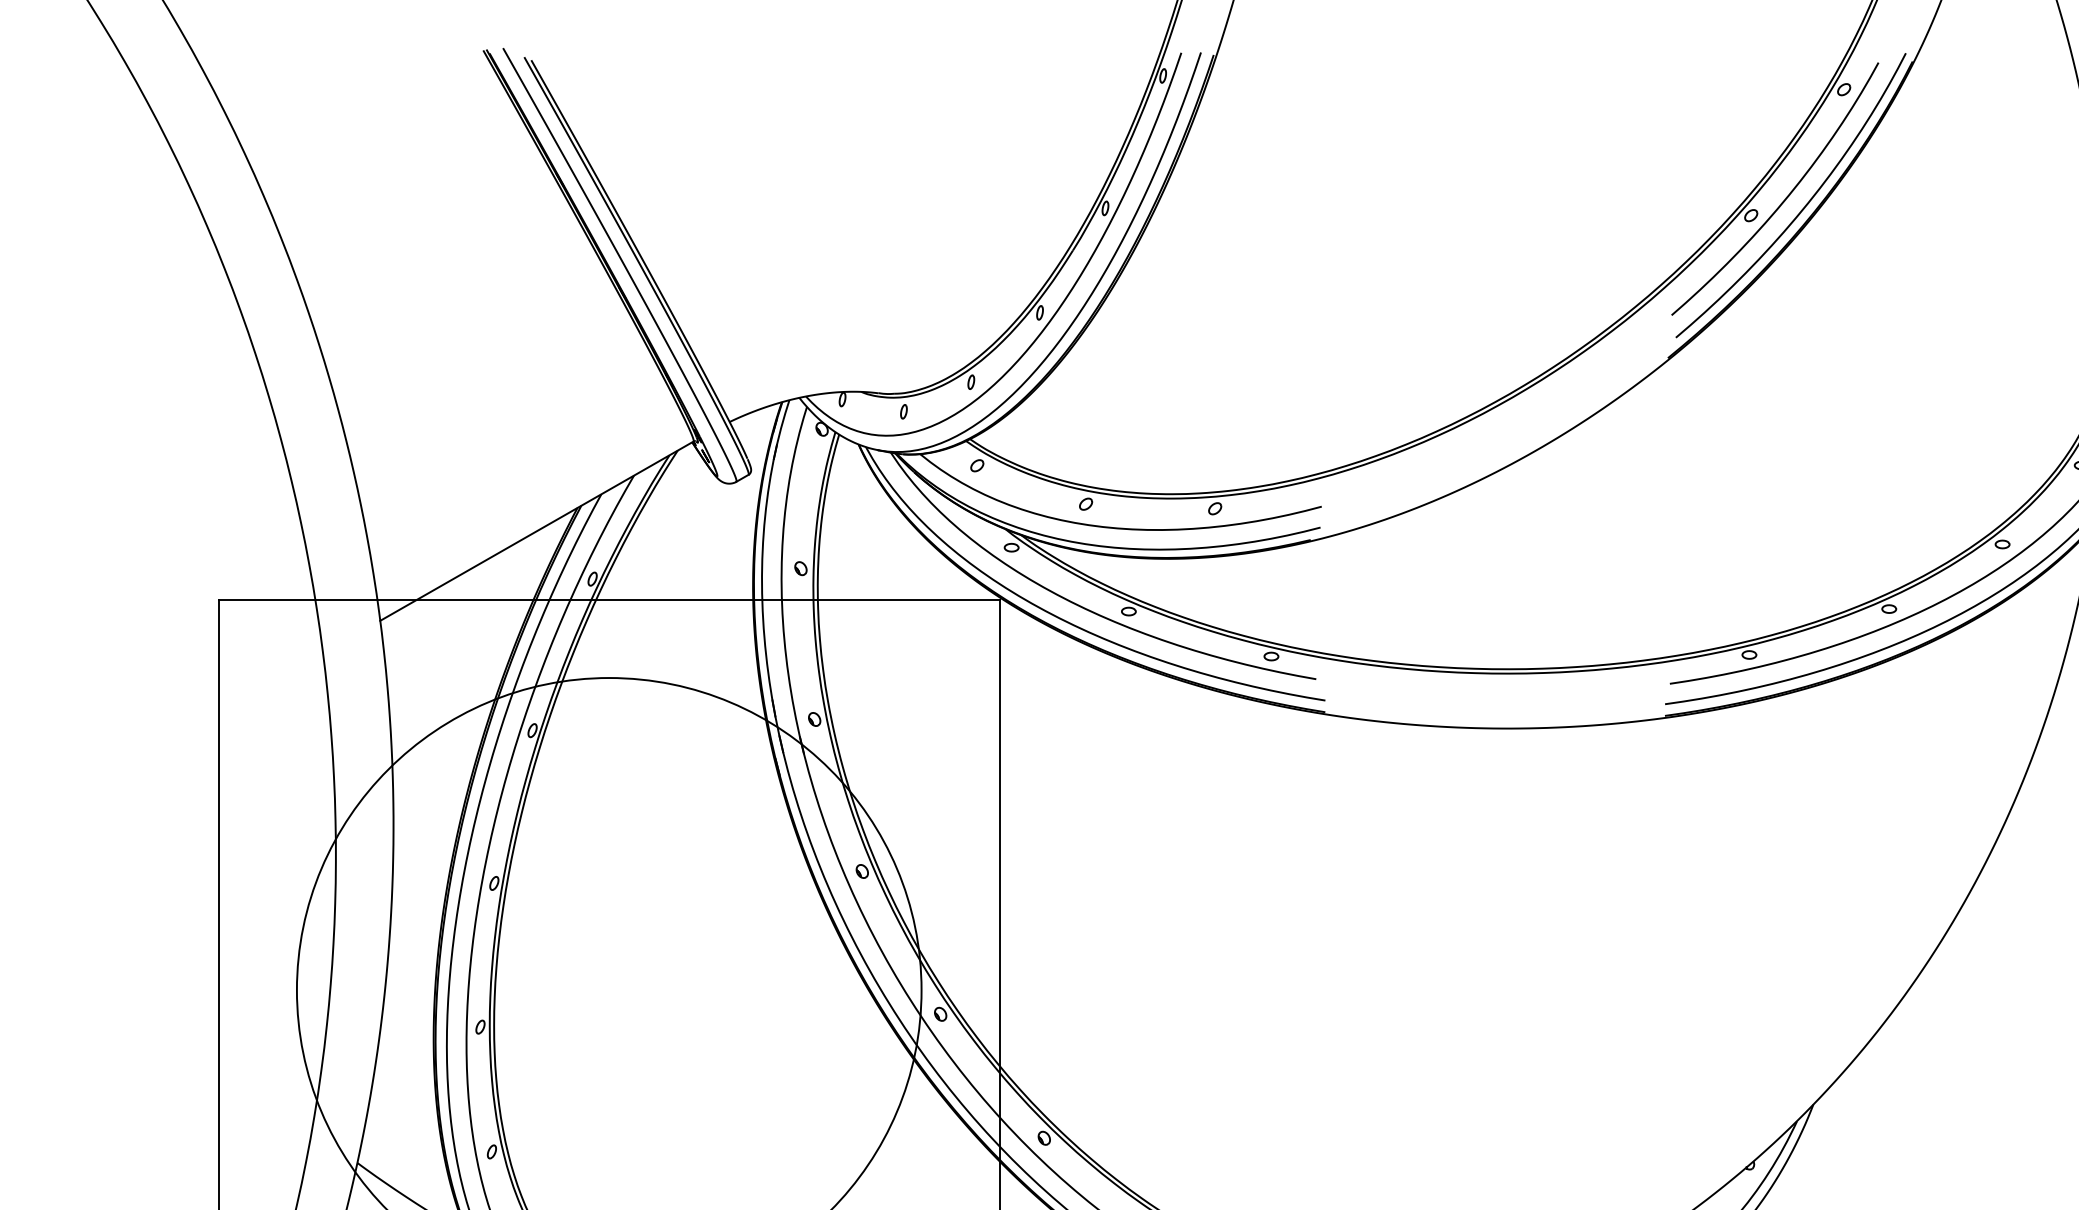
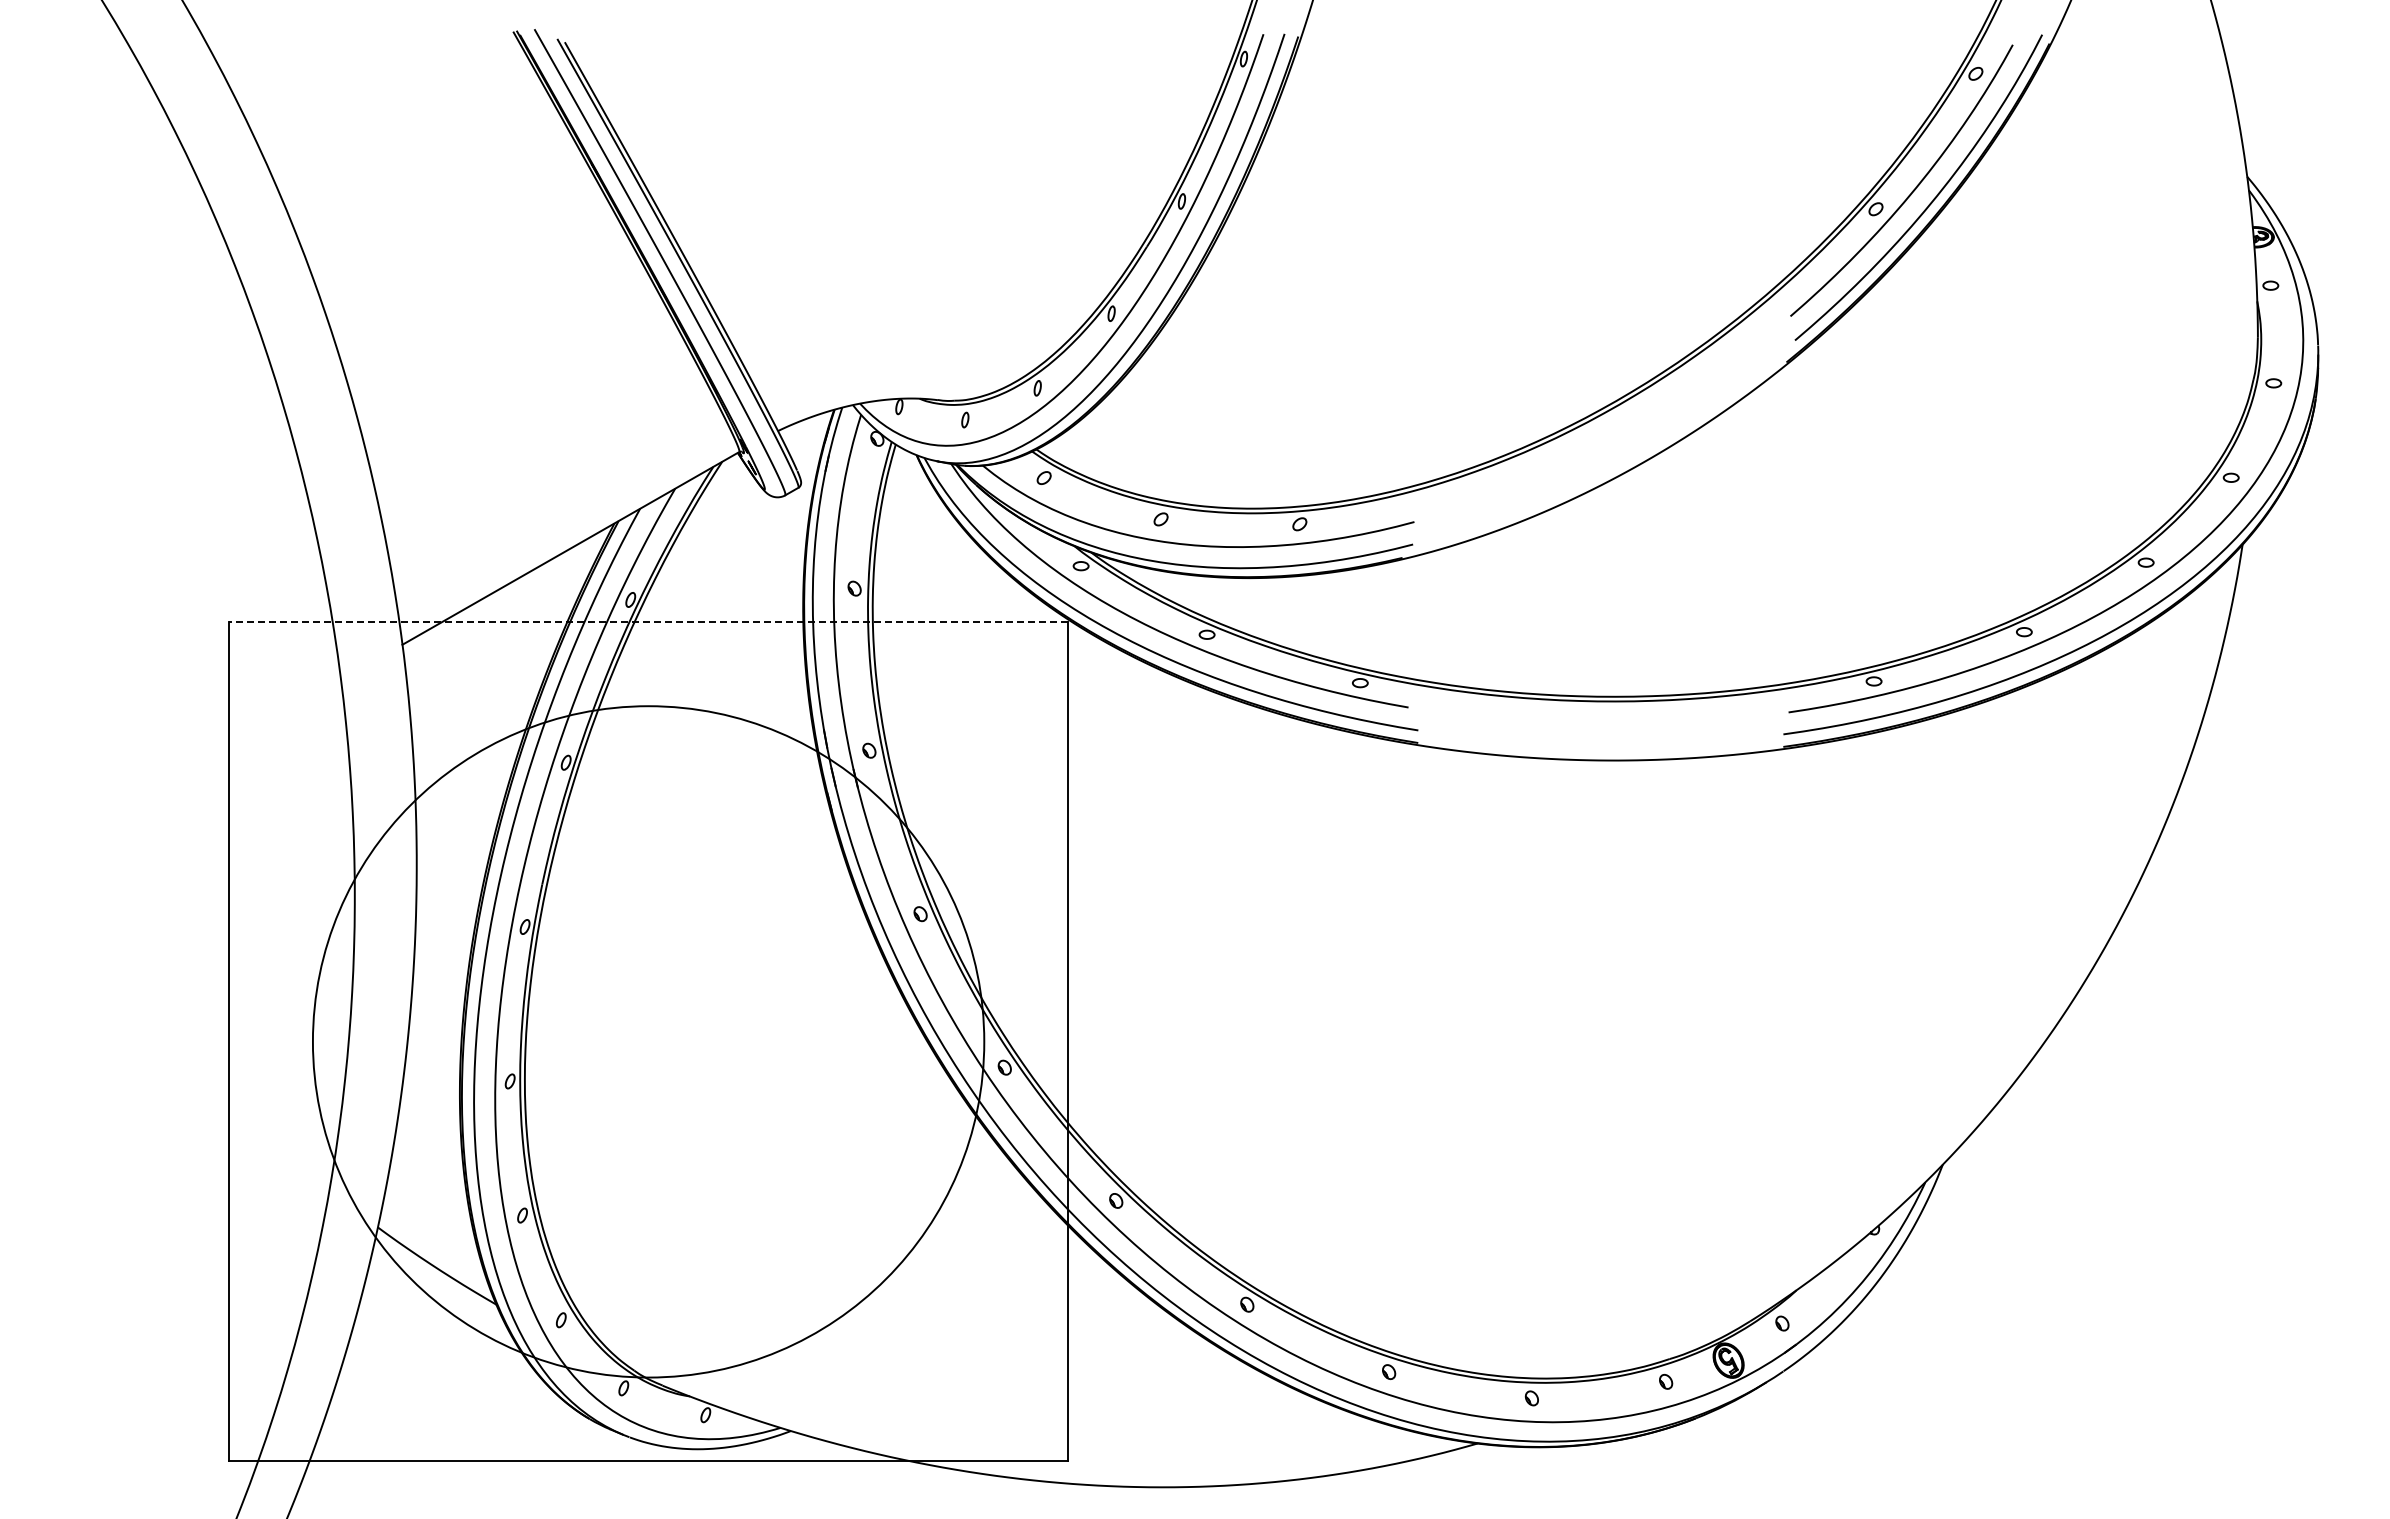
line: (609, 600) -> (648, 622), solid -> dashed

